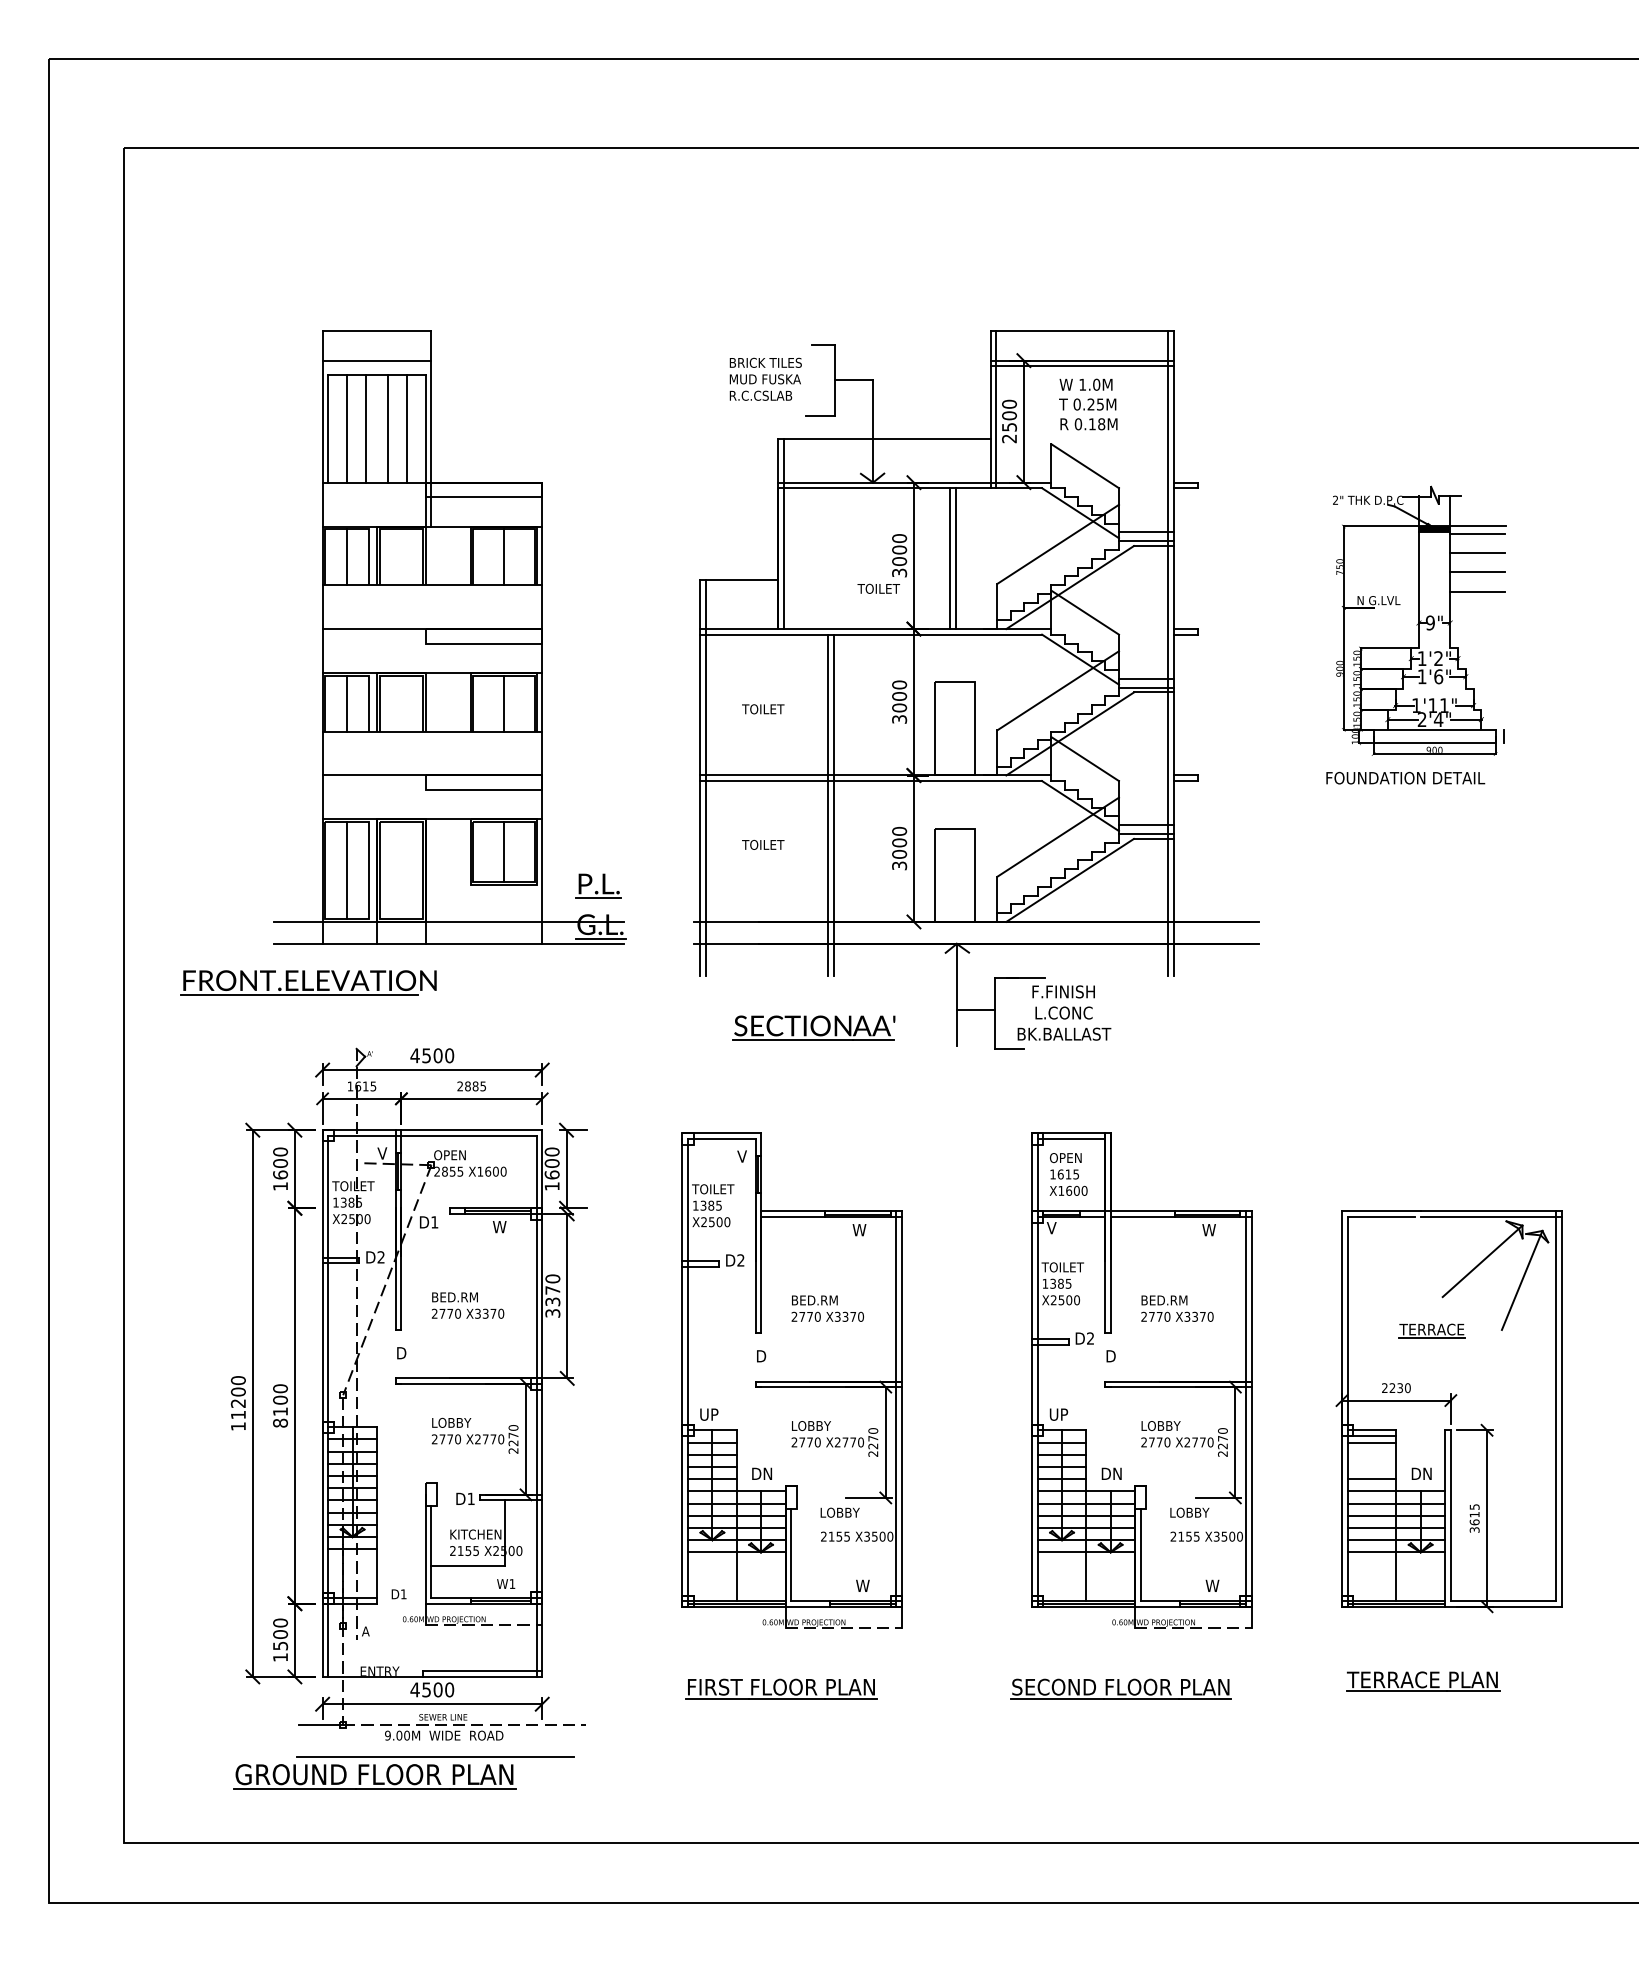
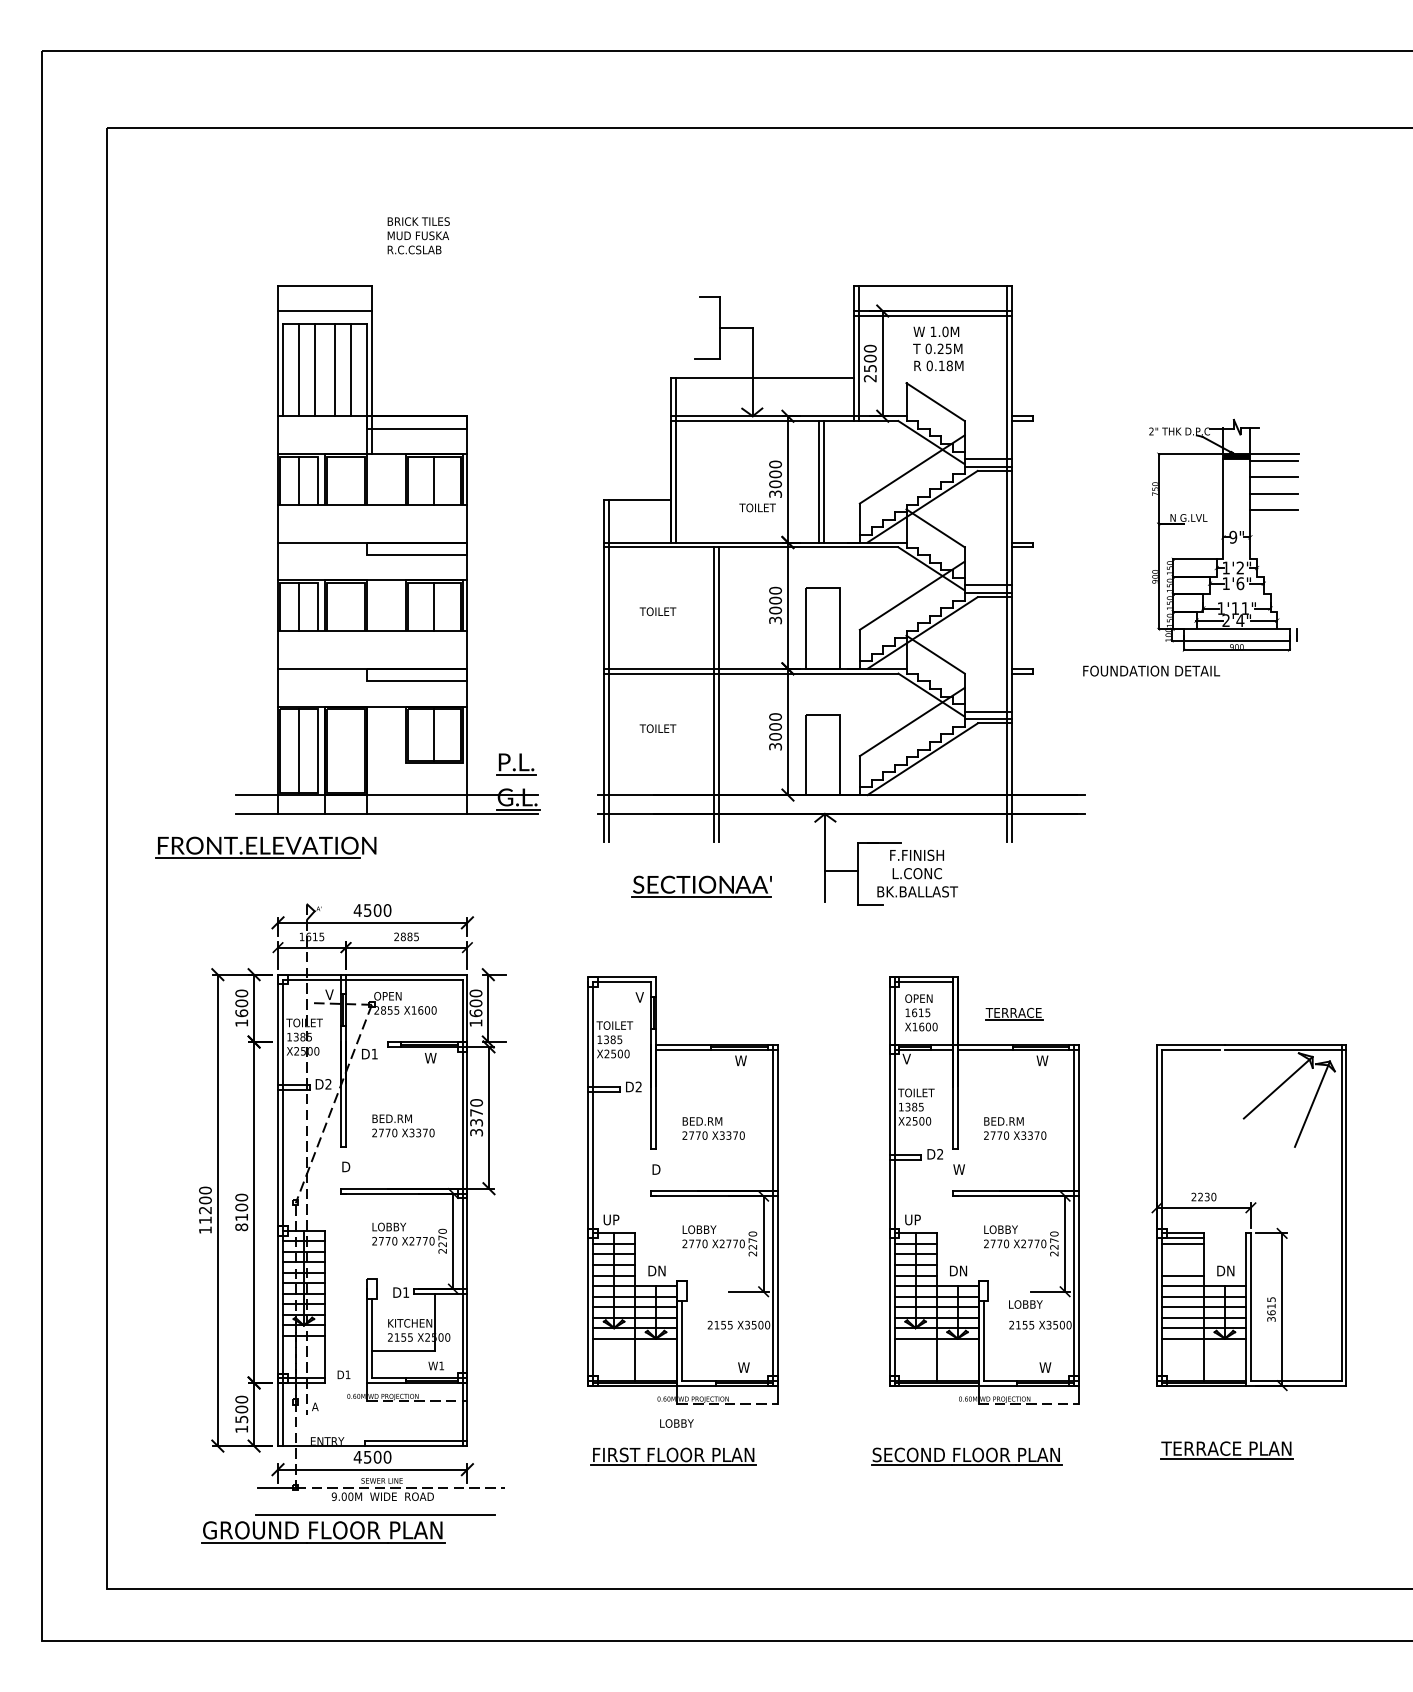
text: (765, 378) -> (418, 235), moved
text: (1405, 777) -> (1151, 670), moved
part: (1431, 1330) -> (1013, 1013), moved
text: (1112, 1356) -> (959, 1169), D -> W
text: (839, 1512) -> (676, 1423), moved

